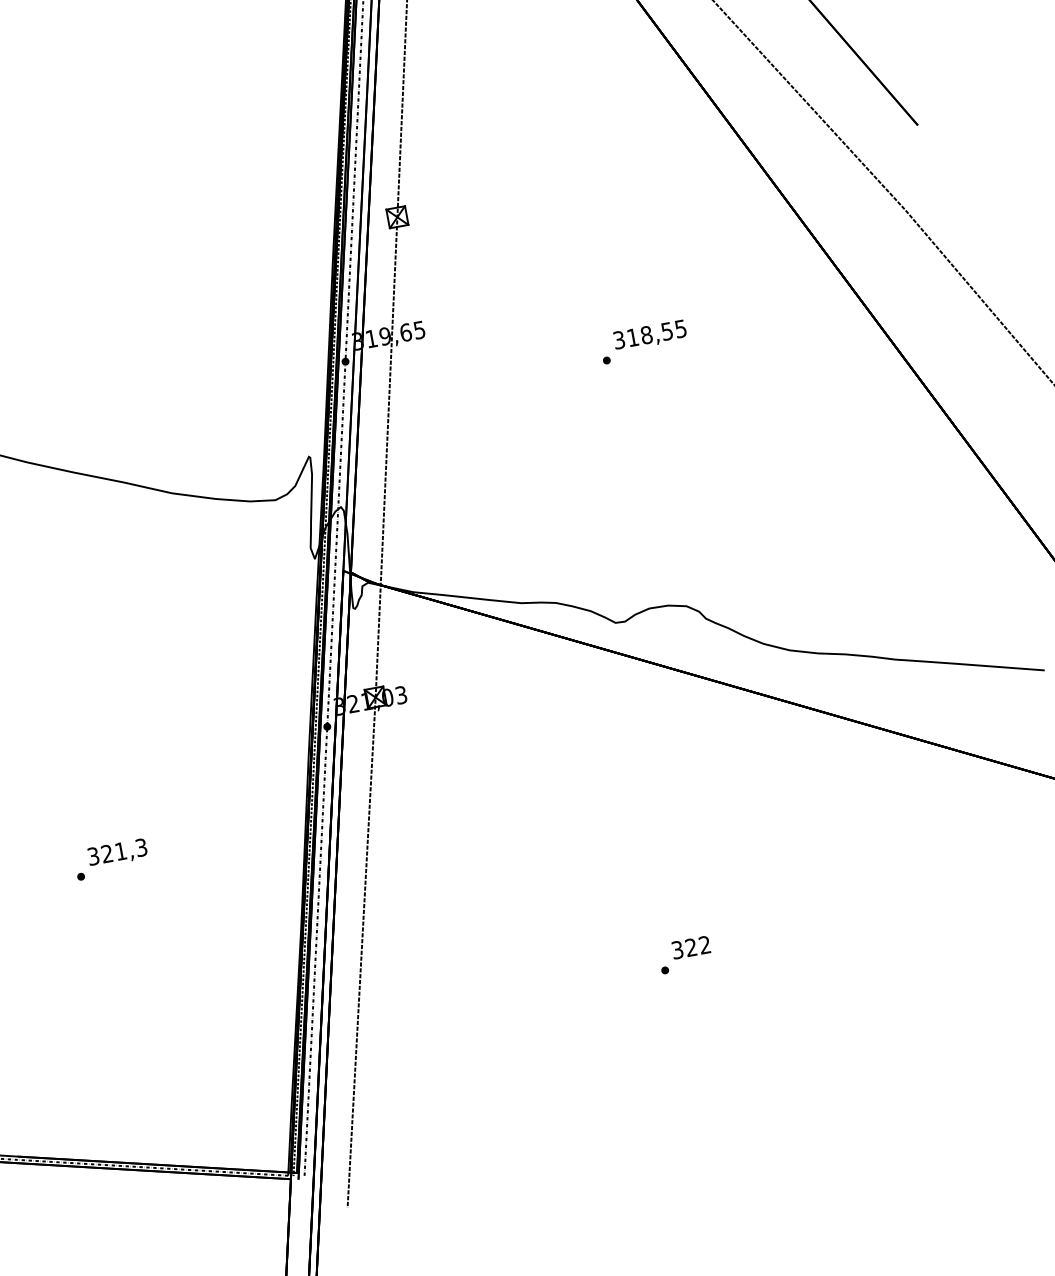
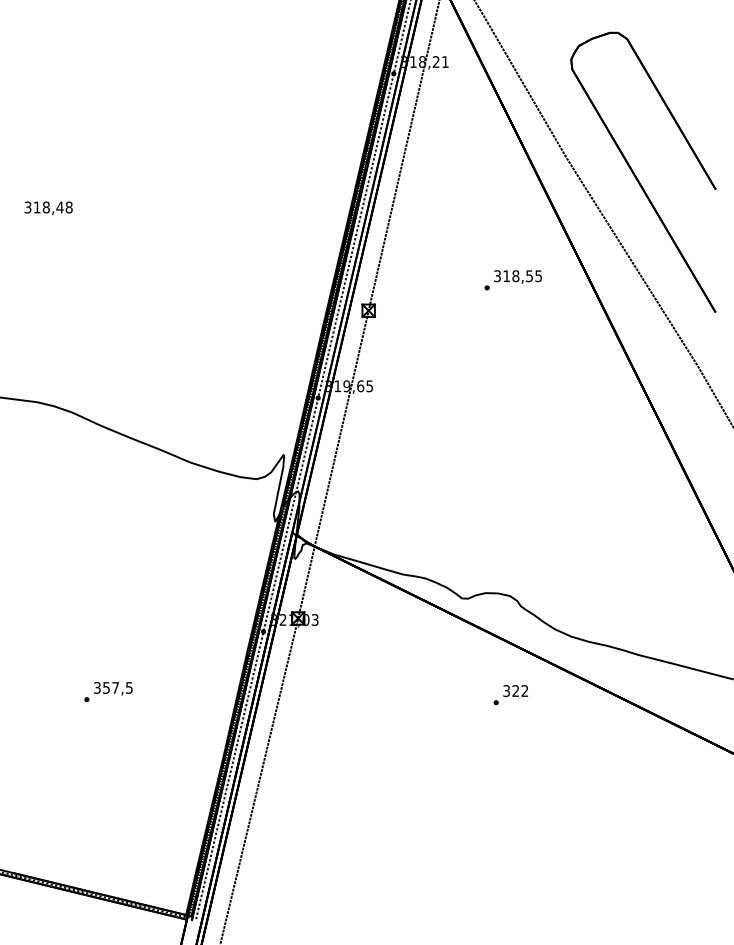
text: (642, 342) -> (512, 280), moved
text: (123, 850) -> (117, 687), 321,3 -> 357,5
text: (684, 955) -> (510, 695), moved

